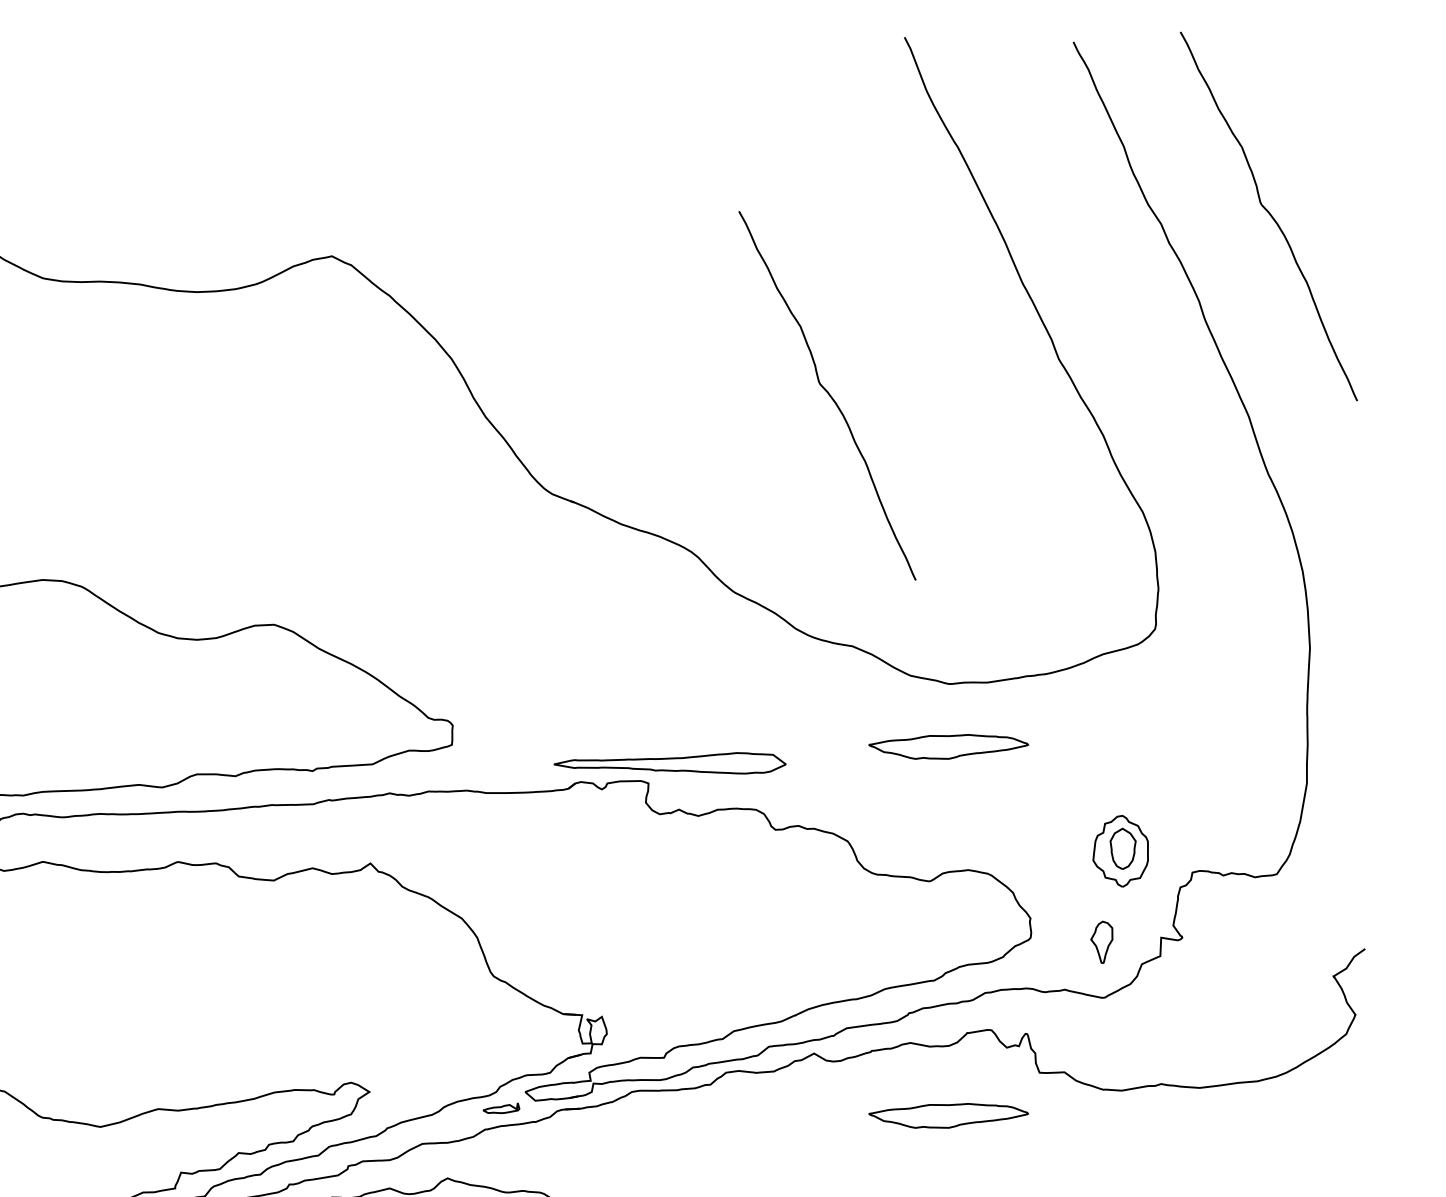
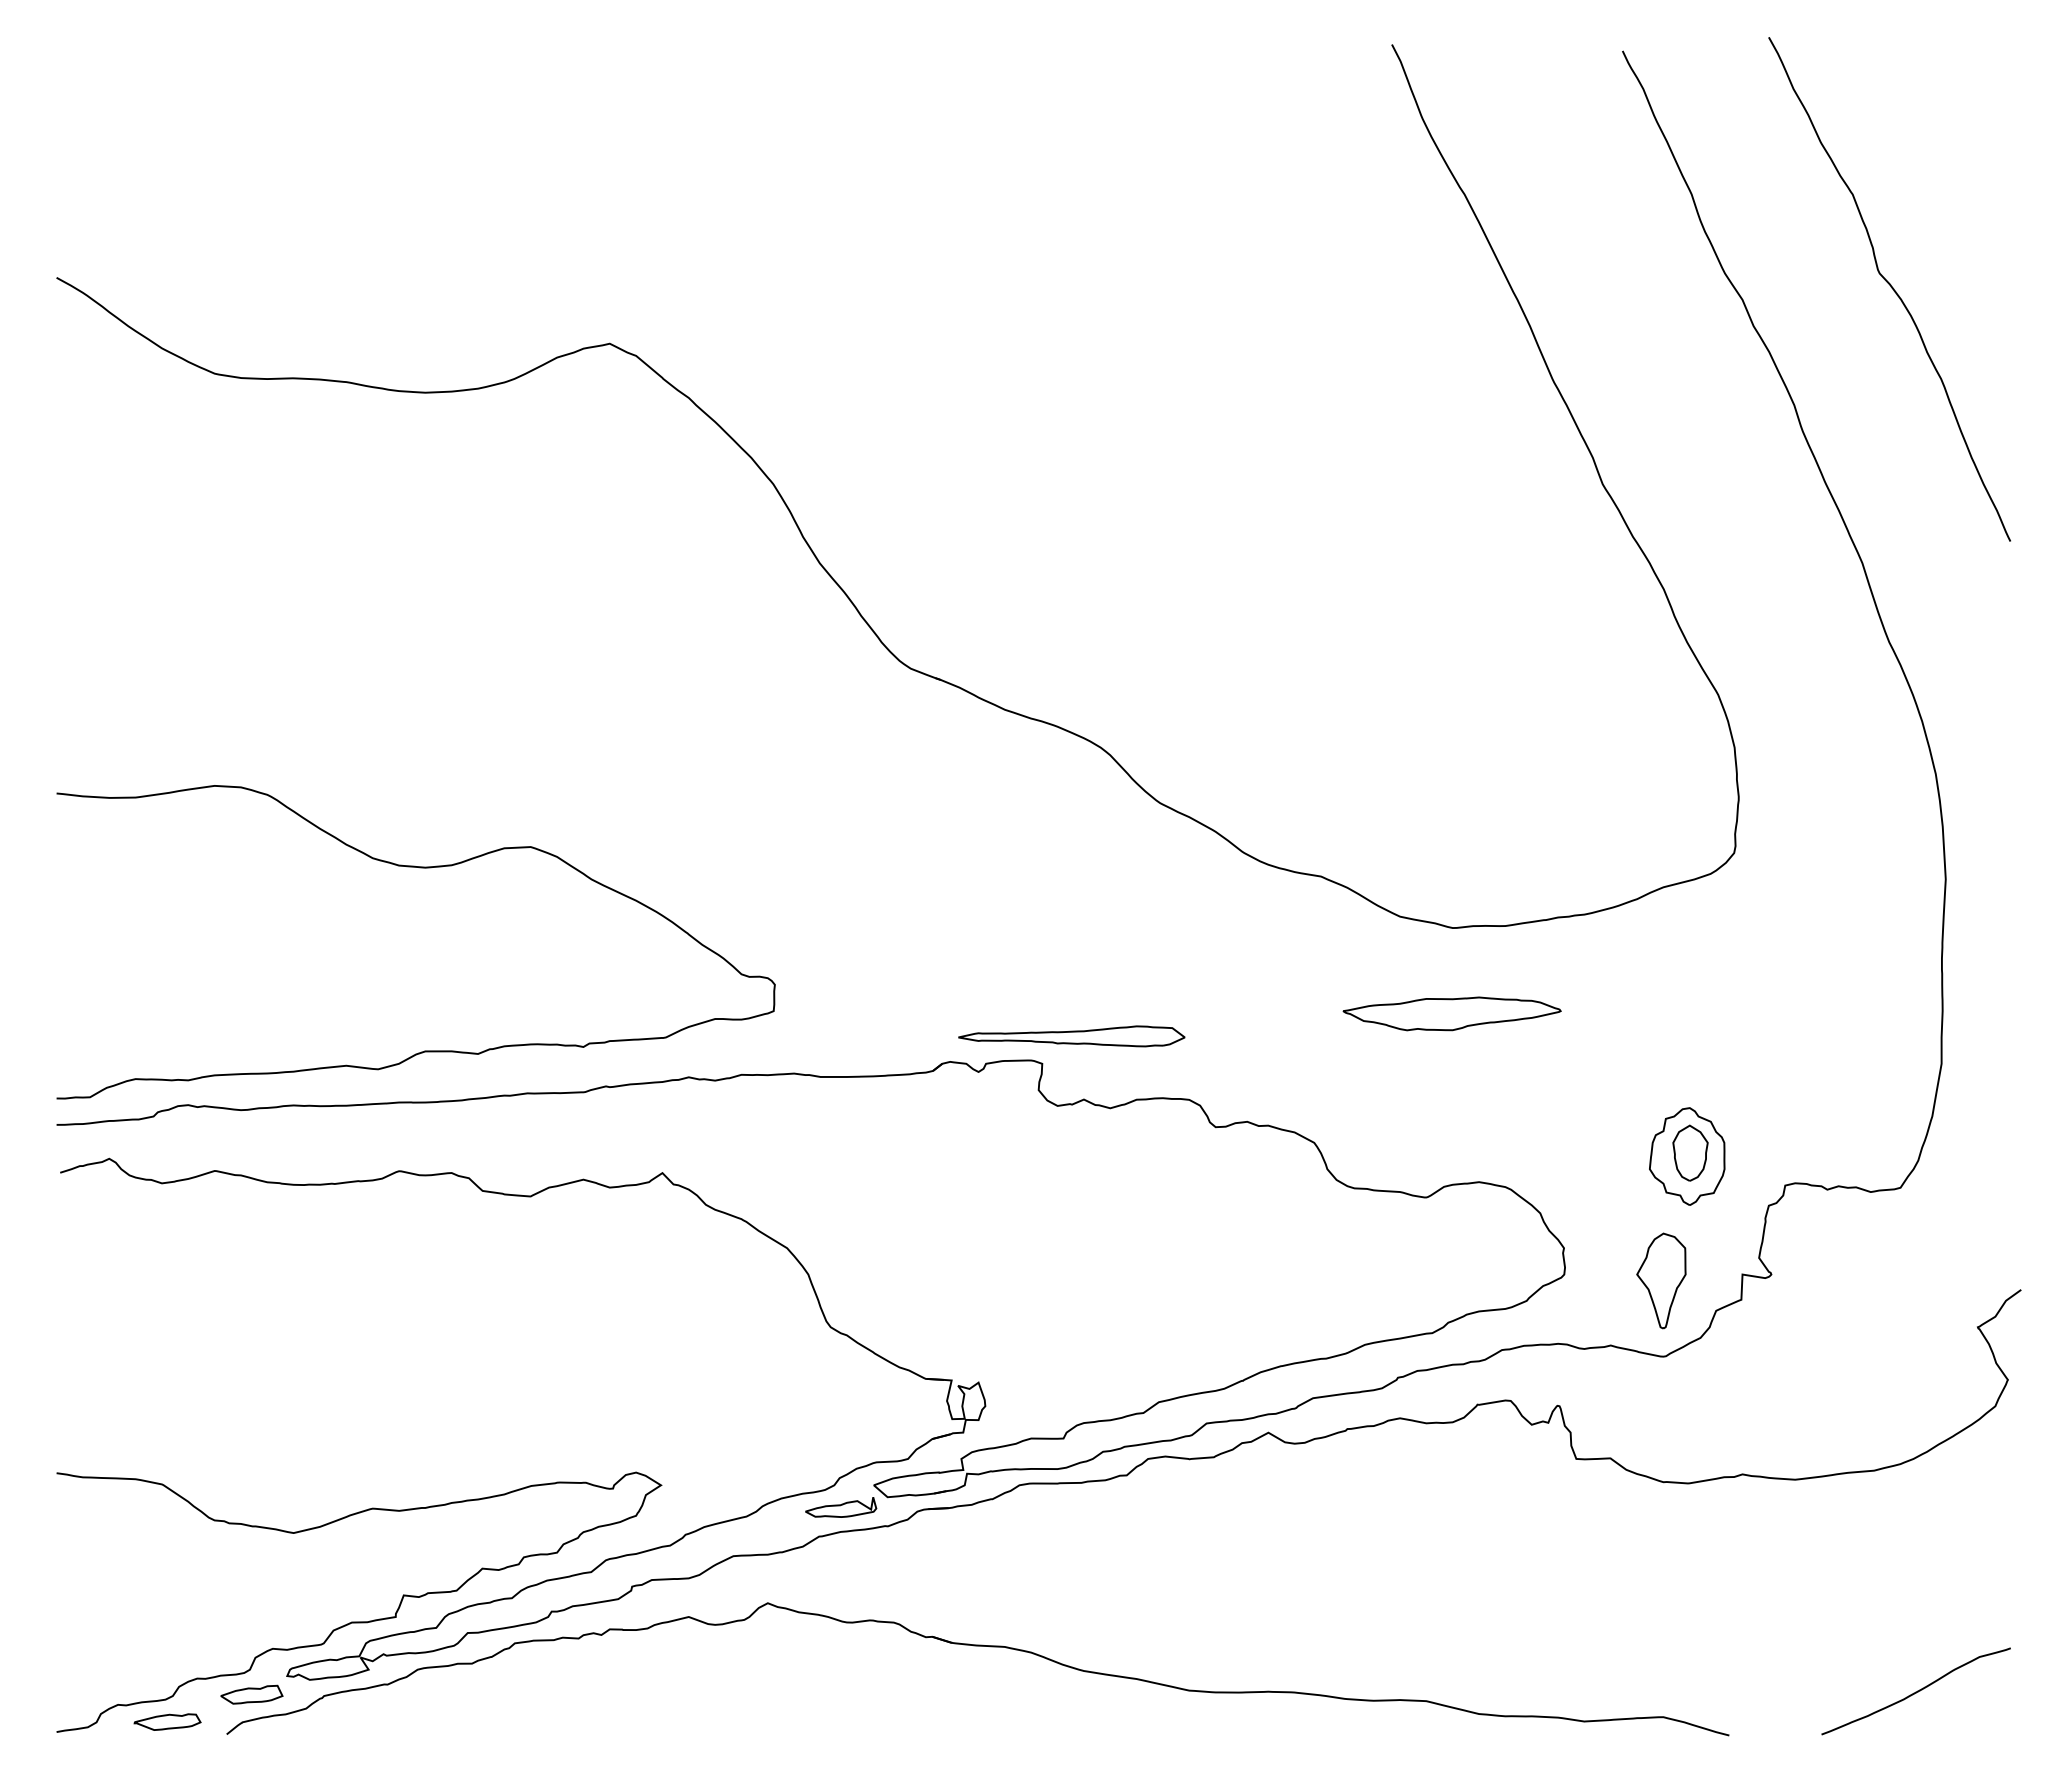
curve: (828, 395) -> (1288, 533), removed
part: (669, 763) -> (1071, 1036), size x0.71
part: (1101, 942) -> (1661, 1280), size x1.67
part: (501, 1108) -> (841, 1507), size x1.43
part: (948, 1115) -> (1451, 1517), removed

